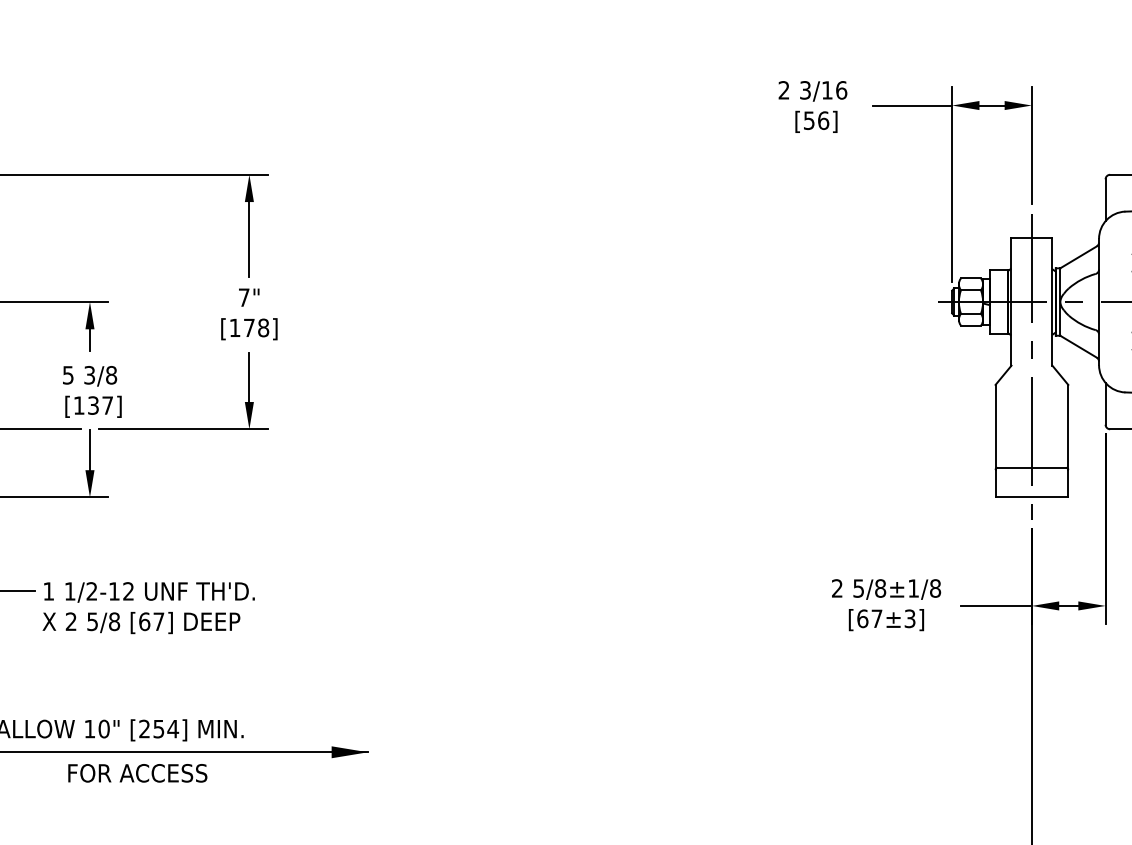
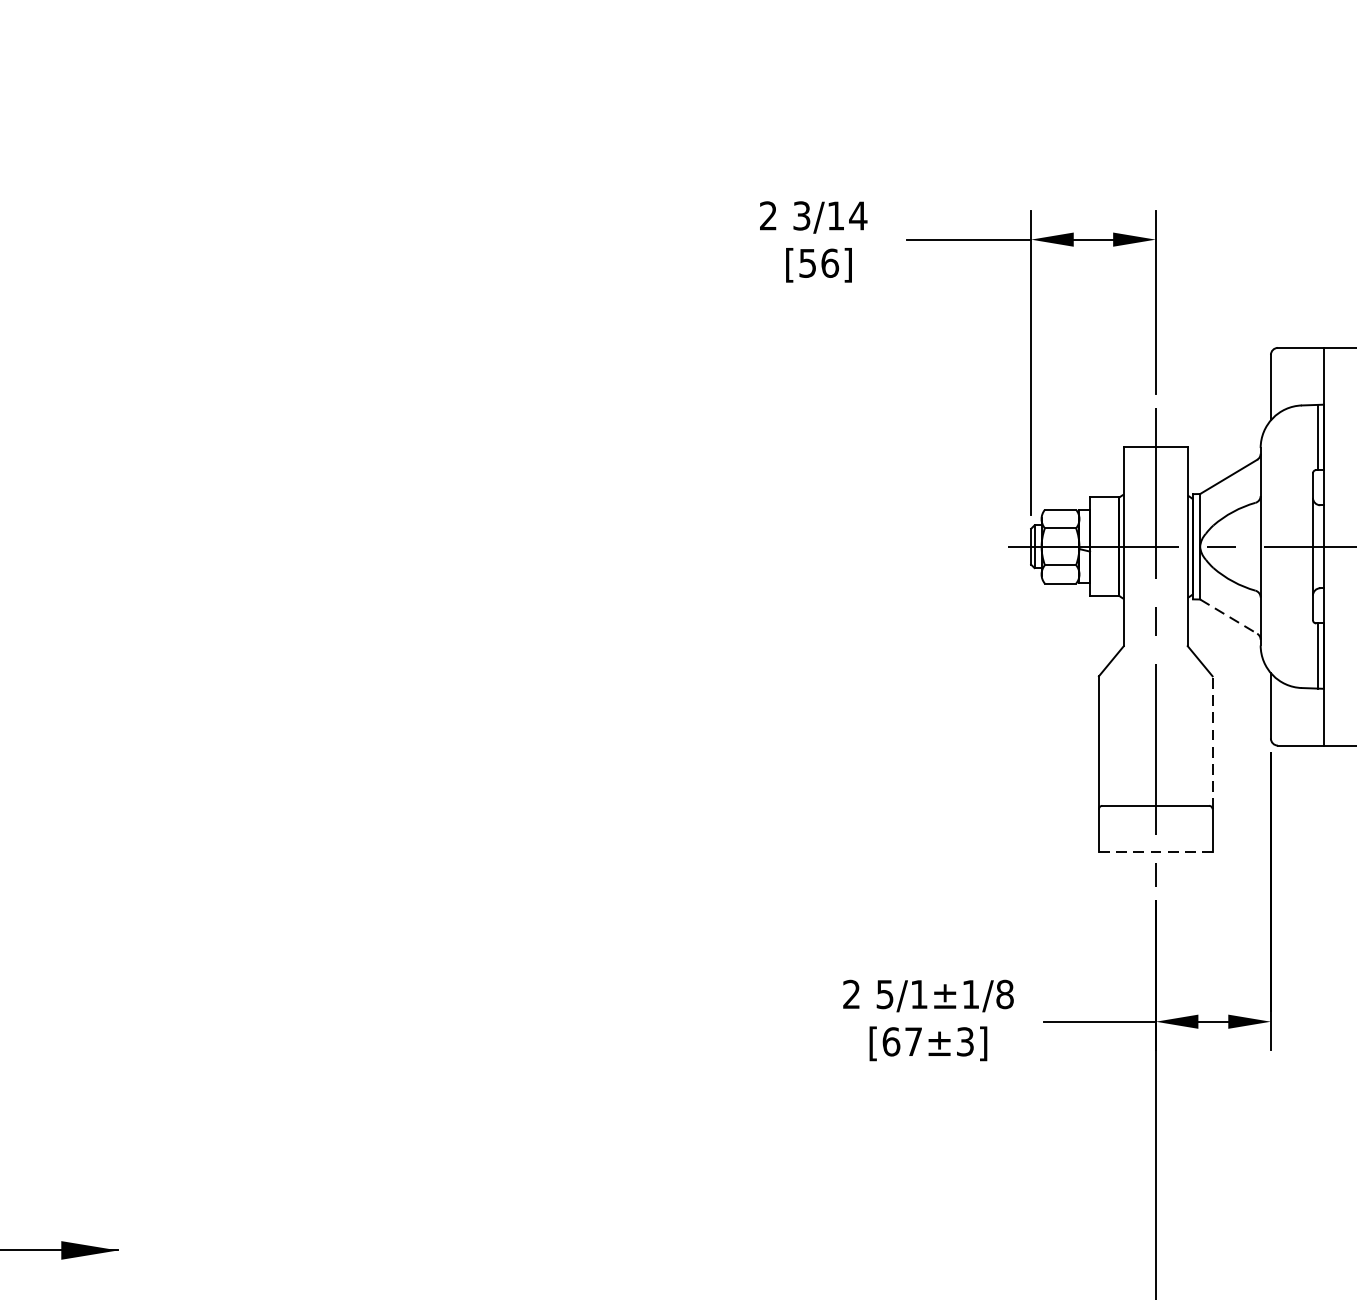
text: (841, 90) -> (858, 216), 3/16 -> 3/14
line: (1079, 346) -> (1230, 616), solid -> dashed
line: (1068, 427) -> (1212, 742), solid -> dashed
line: (1032, 497) -> (1156, 852), solid -> dashed
text: (880, 588) -> (919, 994), 5/8±1/8 -> 5/1±1/8

